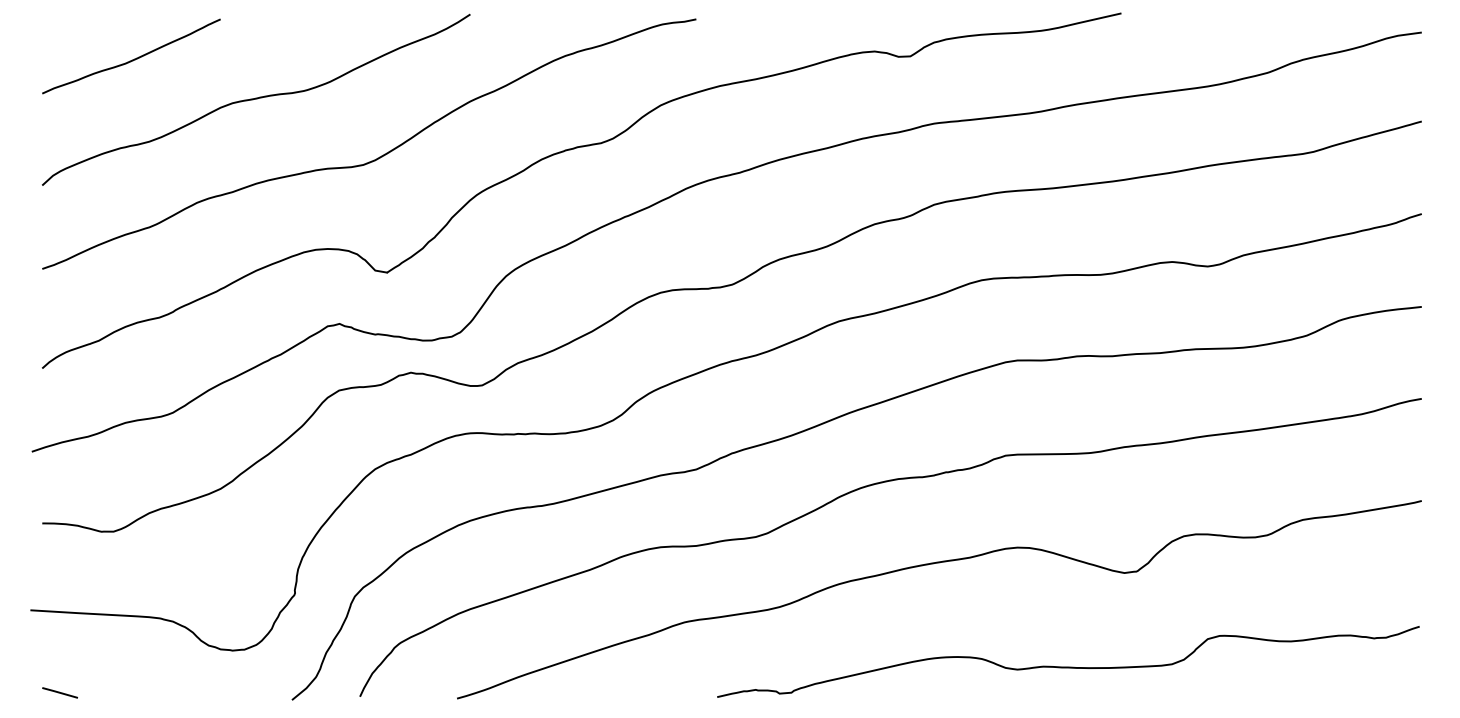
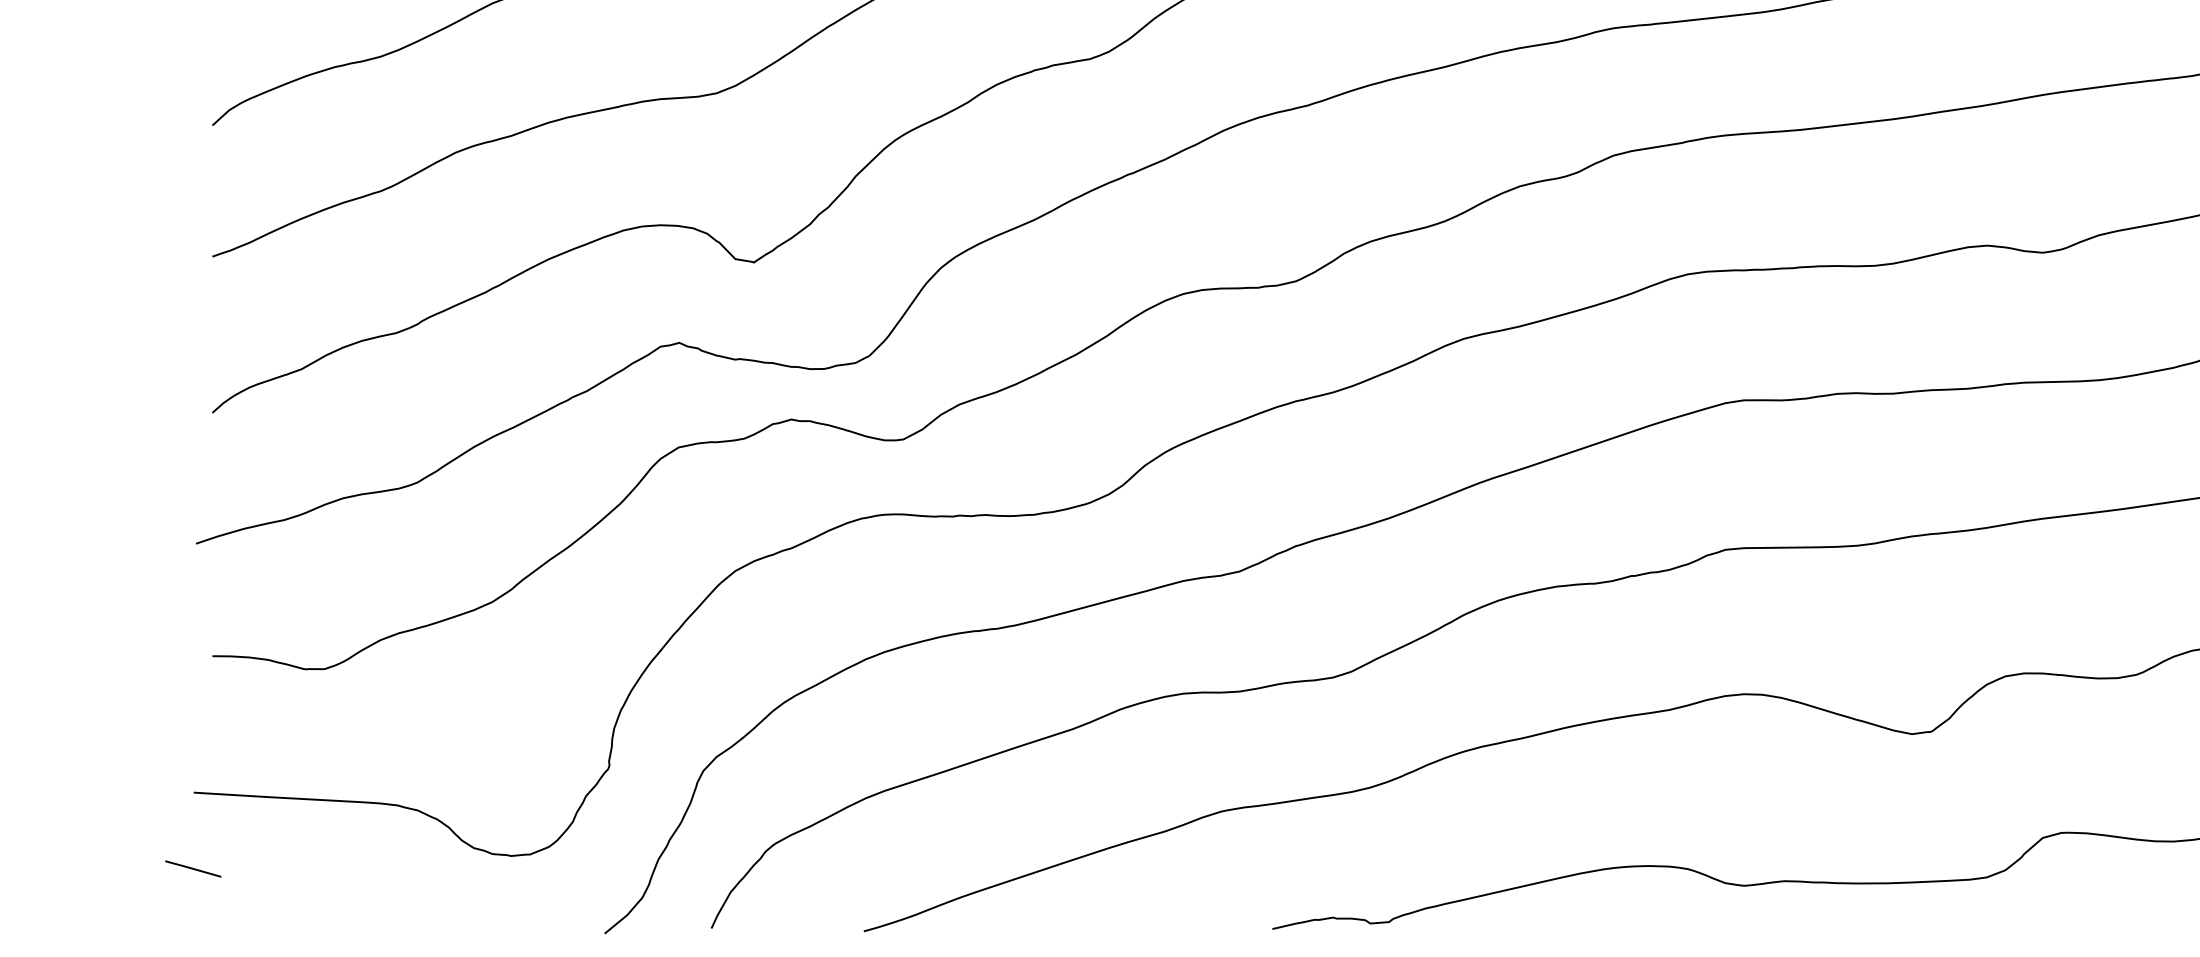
line: (59, 692) -> (192, 868), moved

